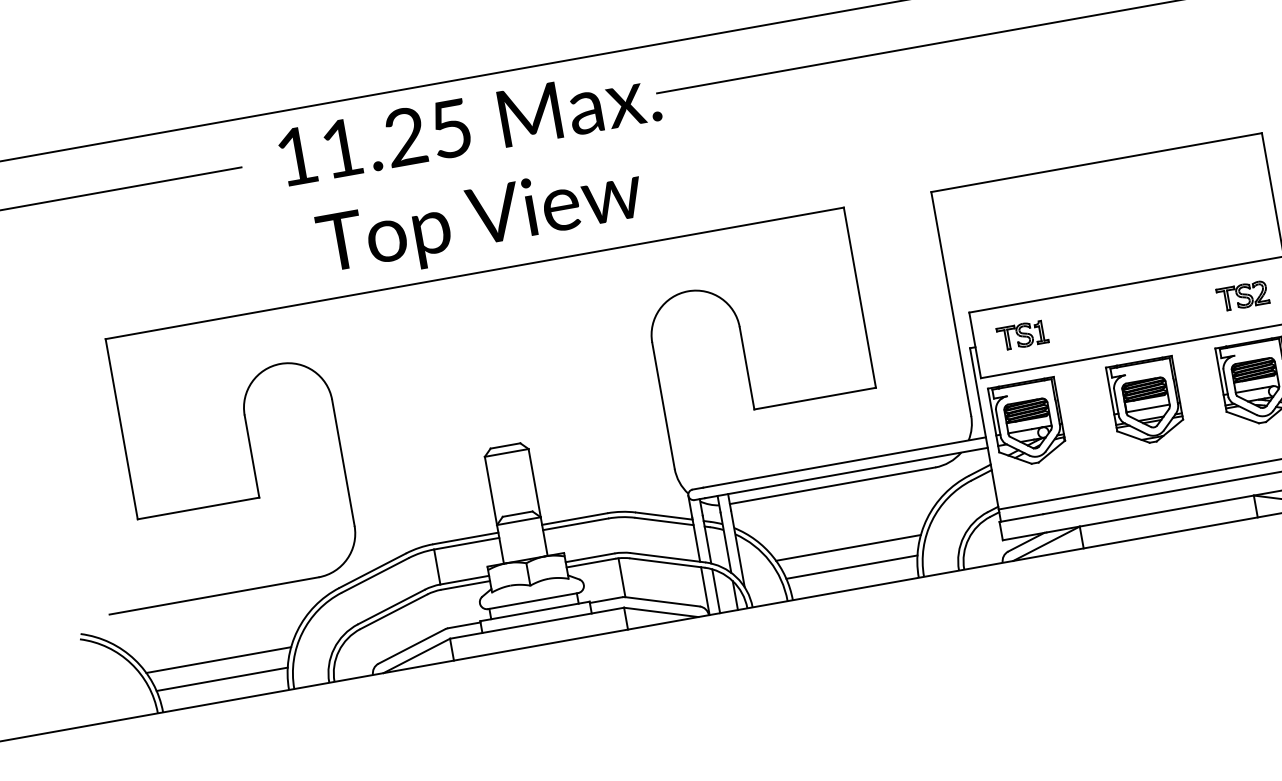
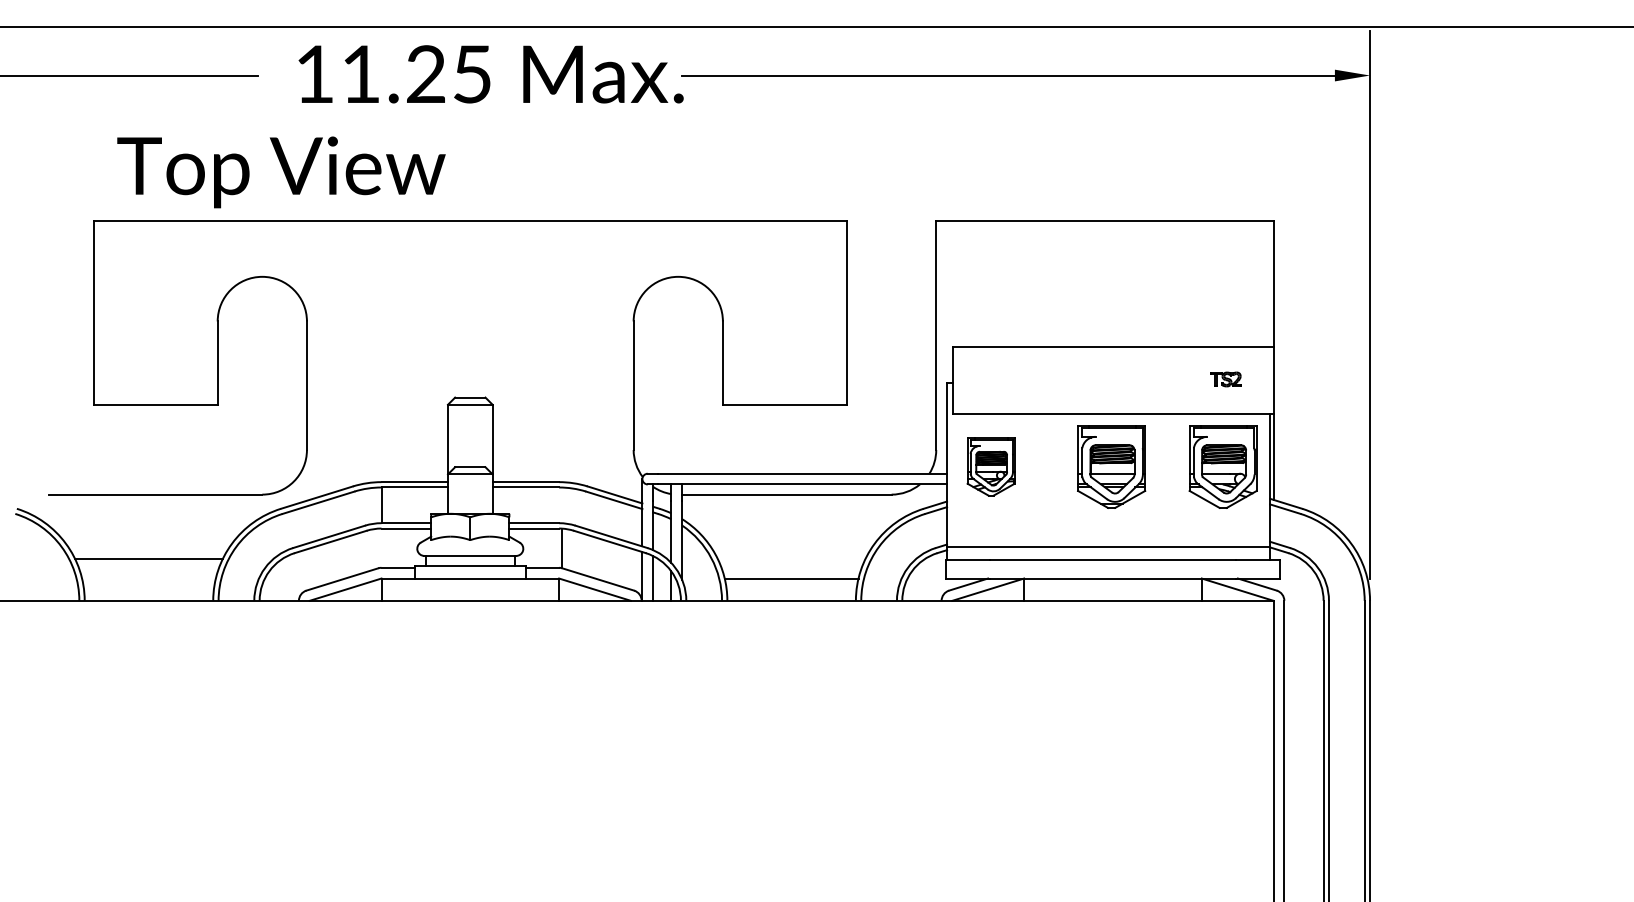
text: (481, 222) -> (281, 172), moved
part: (1242, 296) -> (1225, 379), size x0.6
part: (1022, 335) -> (1001, 379), removed
part: (1027, 422) -> (990, 466), size x0.7
line: (848, 547) -> (791, 558), removed
line: (221, 679) -> (148, 578), removed

